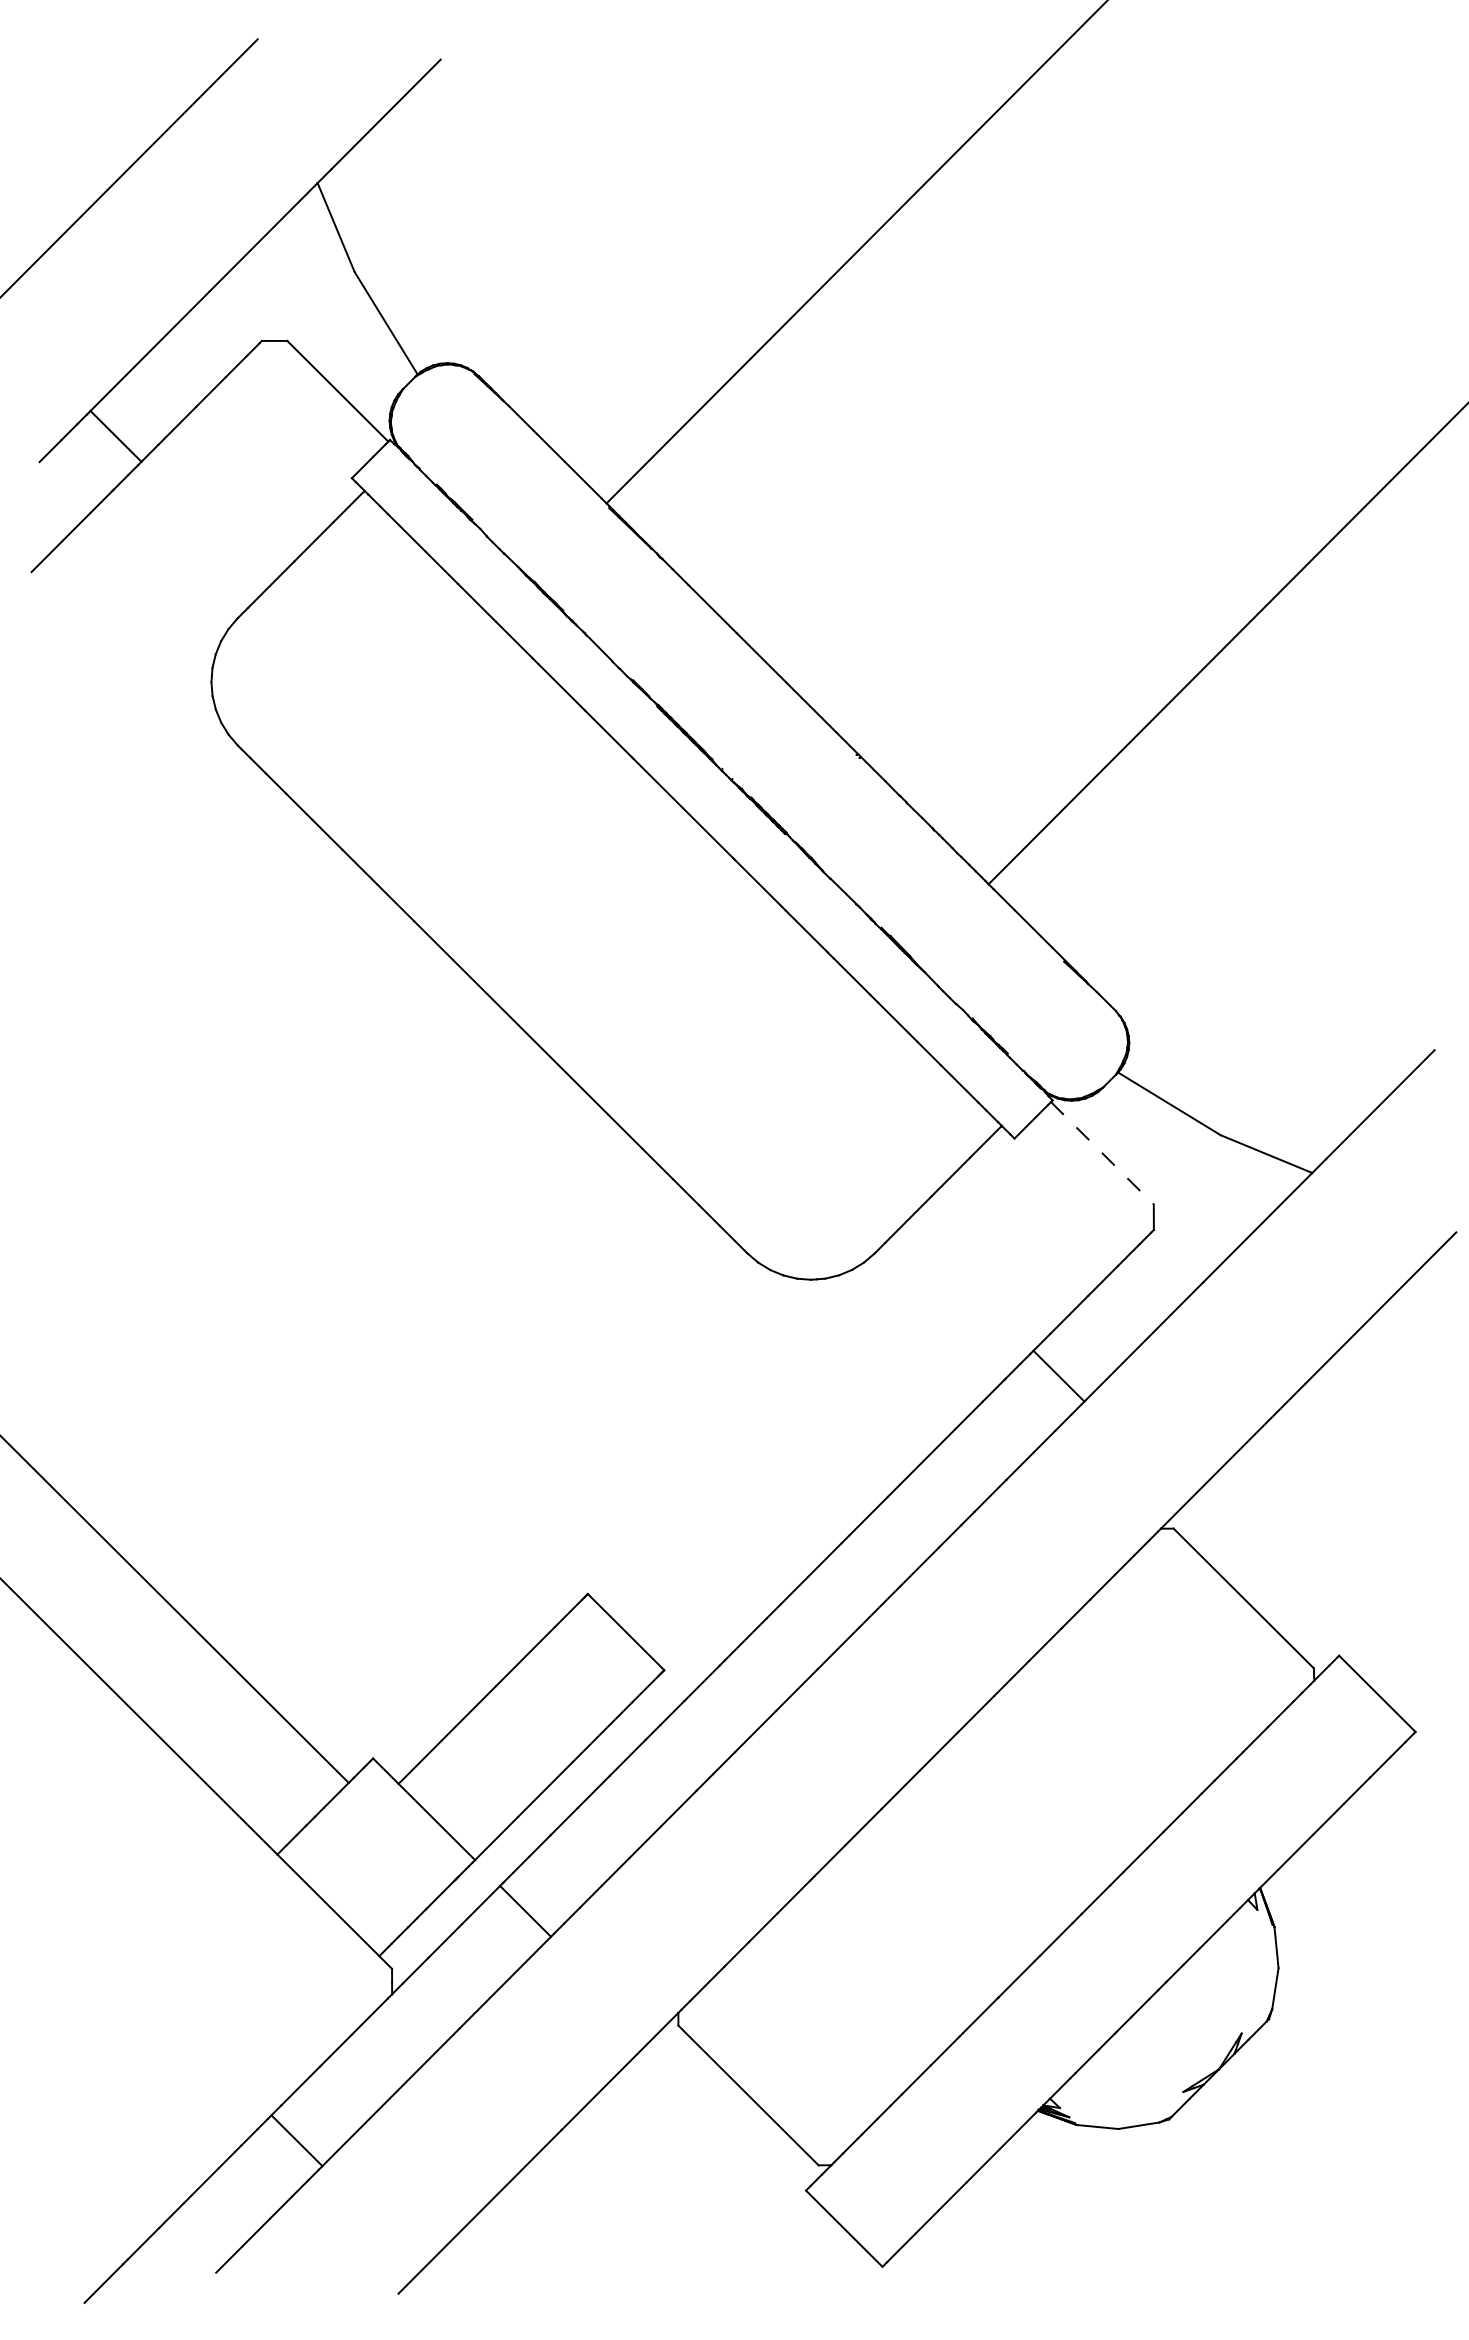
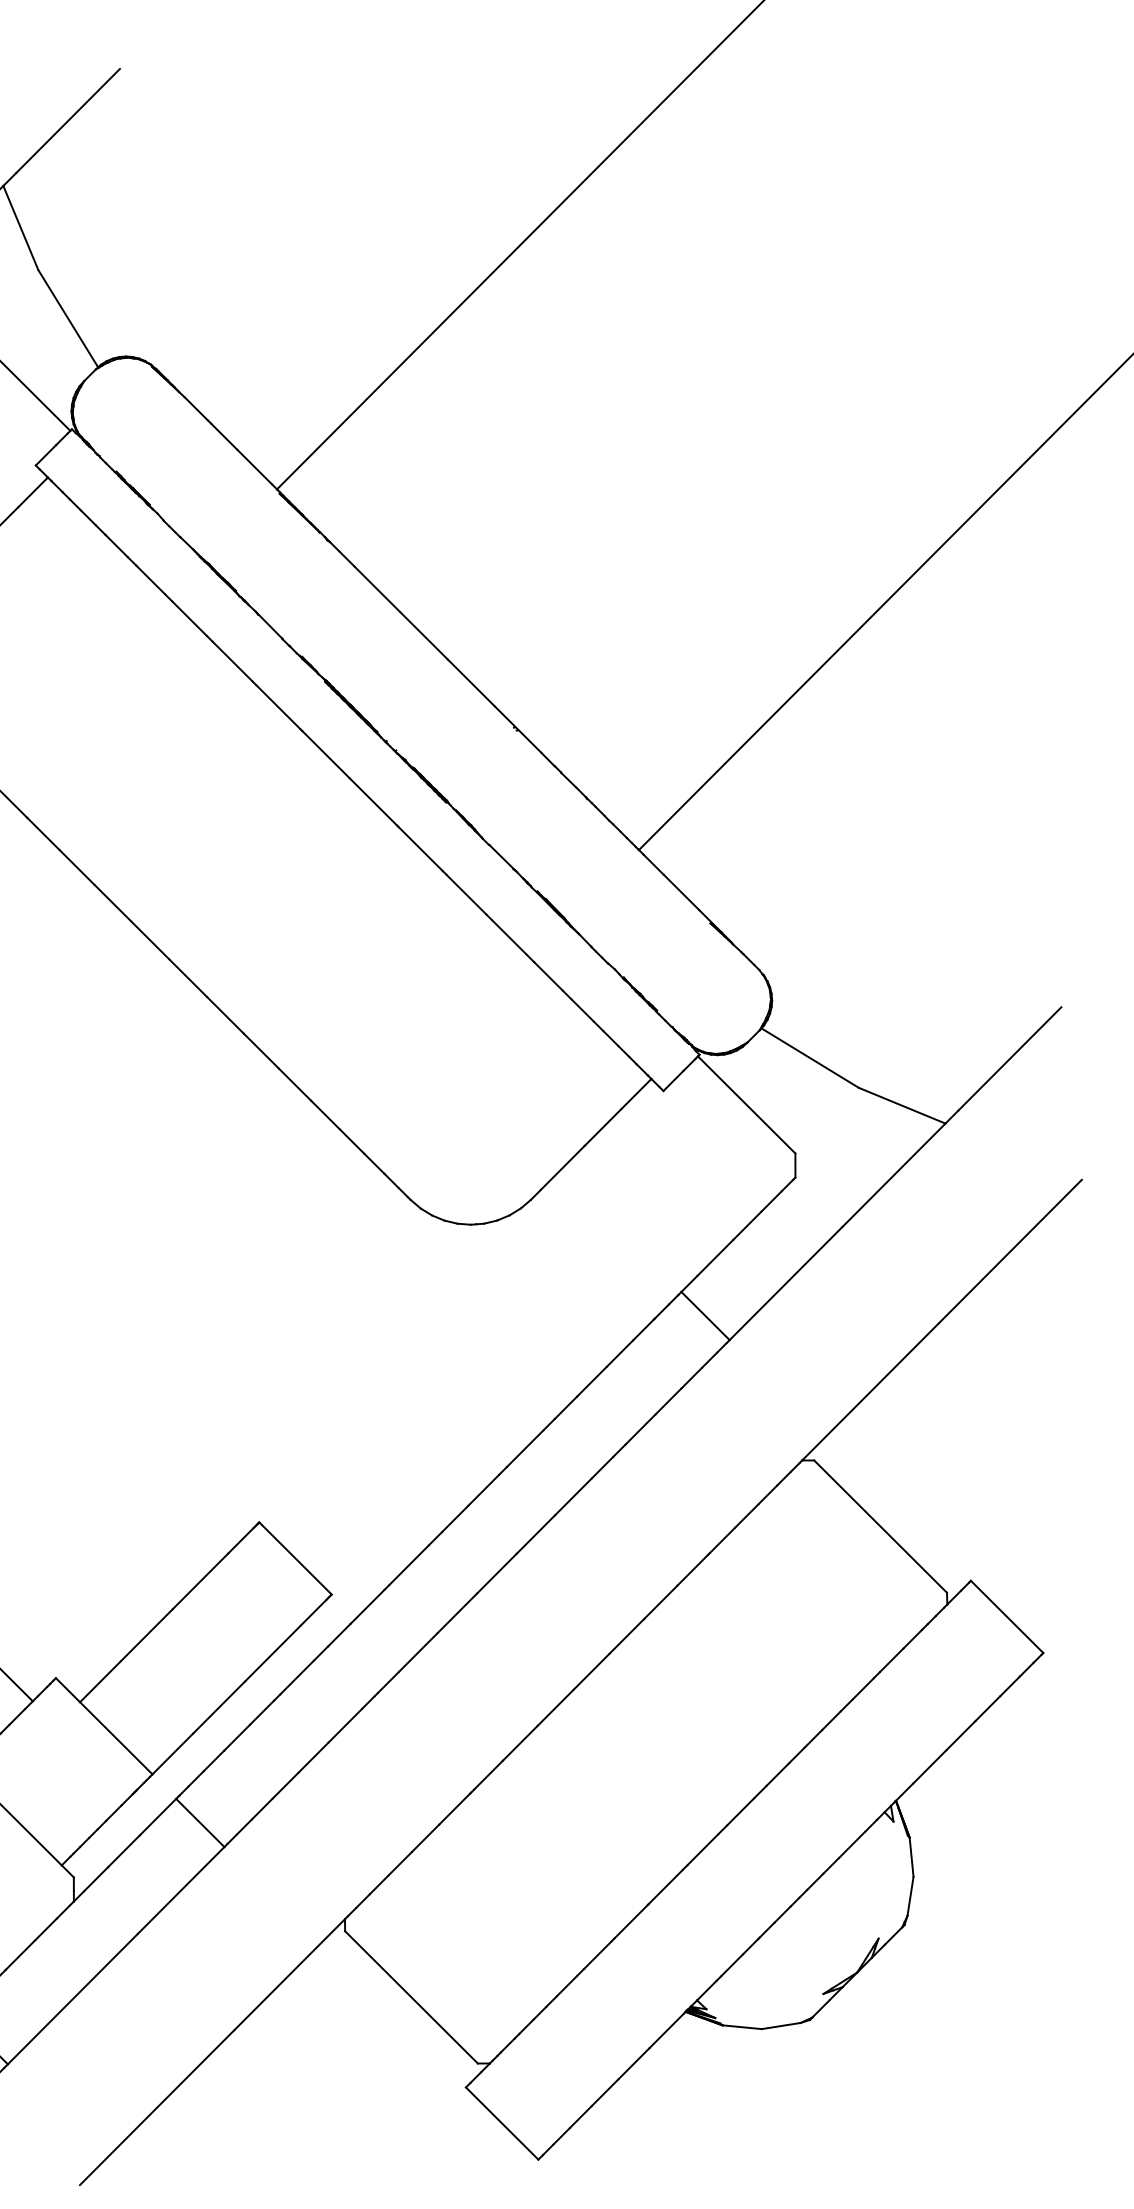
line: (1102, 1153) -> (746, 1105), dashed -> solid

